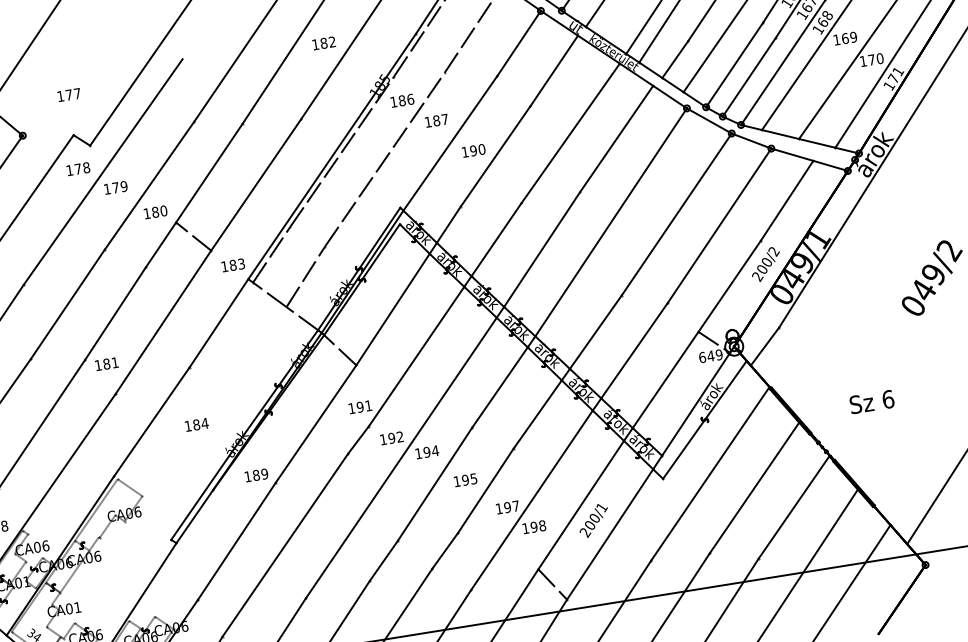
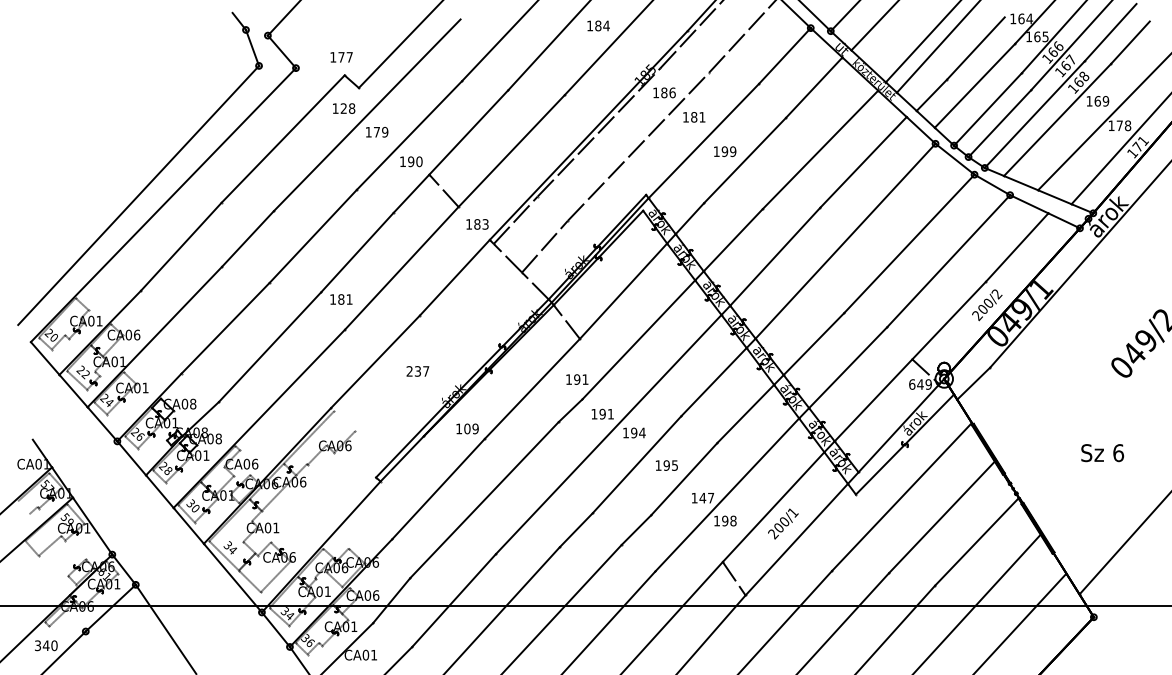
text: (332, 41) -> (606, 25), 182 -> 184
text: (879, 58) -> (1127, 125), 170 -> 178
text: (69, 95) -> (341, 57), moved
text: (445, 119) -> (702, 117), 187 -> 181
text: (482, 149) -> (733, 151), 190 -> 199
text: (77, 169) -> (343, 108), 178 -> 128
text: (155, 211) -> (411, 161), 180 -> 190
text: (871, 402) -> (1102, 453), moved
text: (196, 425) -> (417, 371), 184 -> 237
text: (399, 436) -> (610, 413), 192 -> 191
text: (256, 474) -> (467, 428), 189 -> 109
line: (129, 487) -> (344, 421), removed
text: (507, 506) -> (702, 497), 197 -> 147

